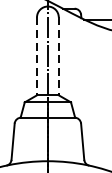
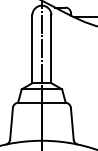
line: (37, 56) -> (32, 49), dashed -> solid
line: (58, 56) -> (51, 49), dashed -> solid

